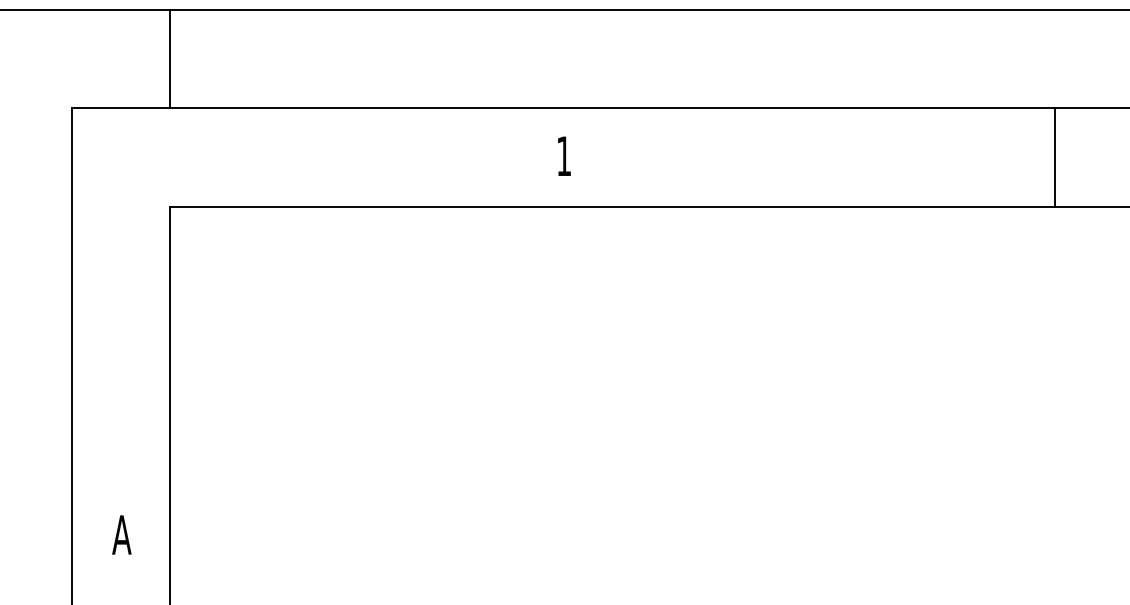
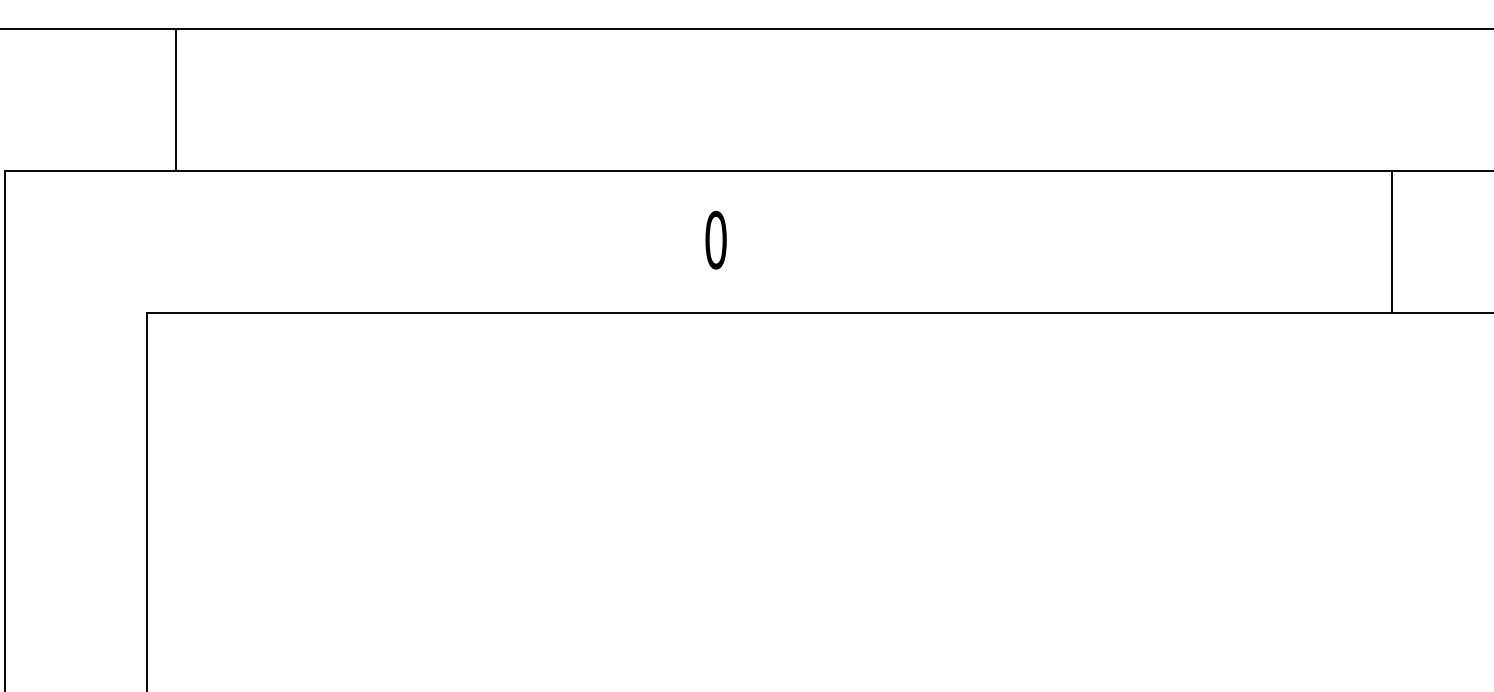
line: (169, 58) -> (175, 99), moved
text: (563, 156) -> (715, 240), 1 -> 0
line: (1054, 157) -> (1391, 241), moved

